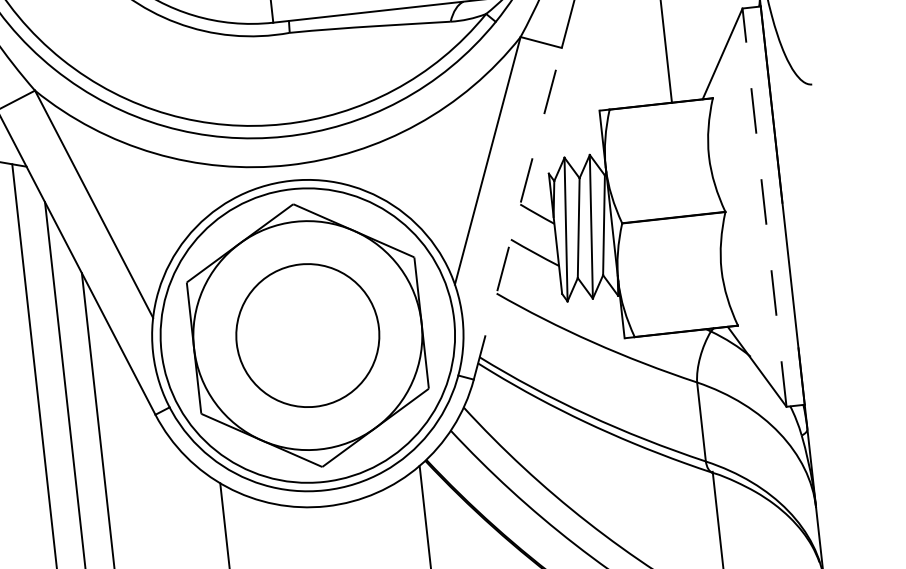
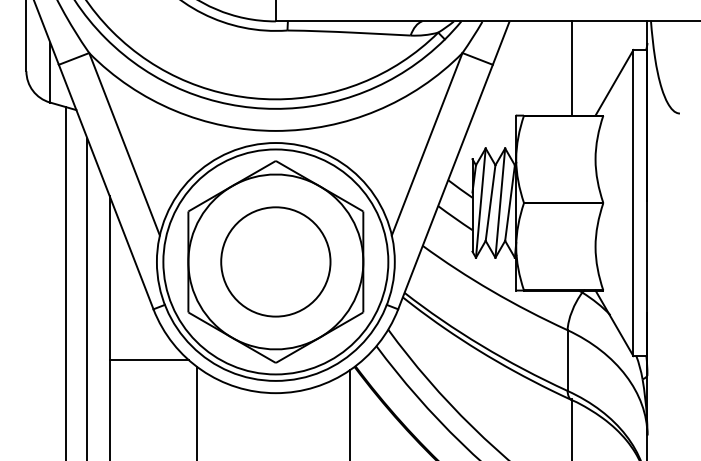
line: (764, 206) -> (633, 202), dashed -> solid
line: (517, 213) -> (445, 186), dashed -> solid
line: (156, 482) -> (148, 360), added

